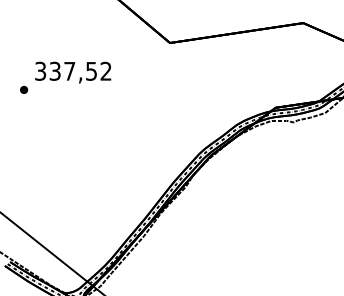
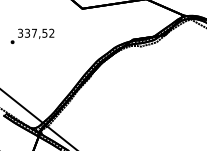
text: (65, 75) -> (32, 35), moved

